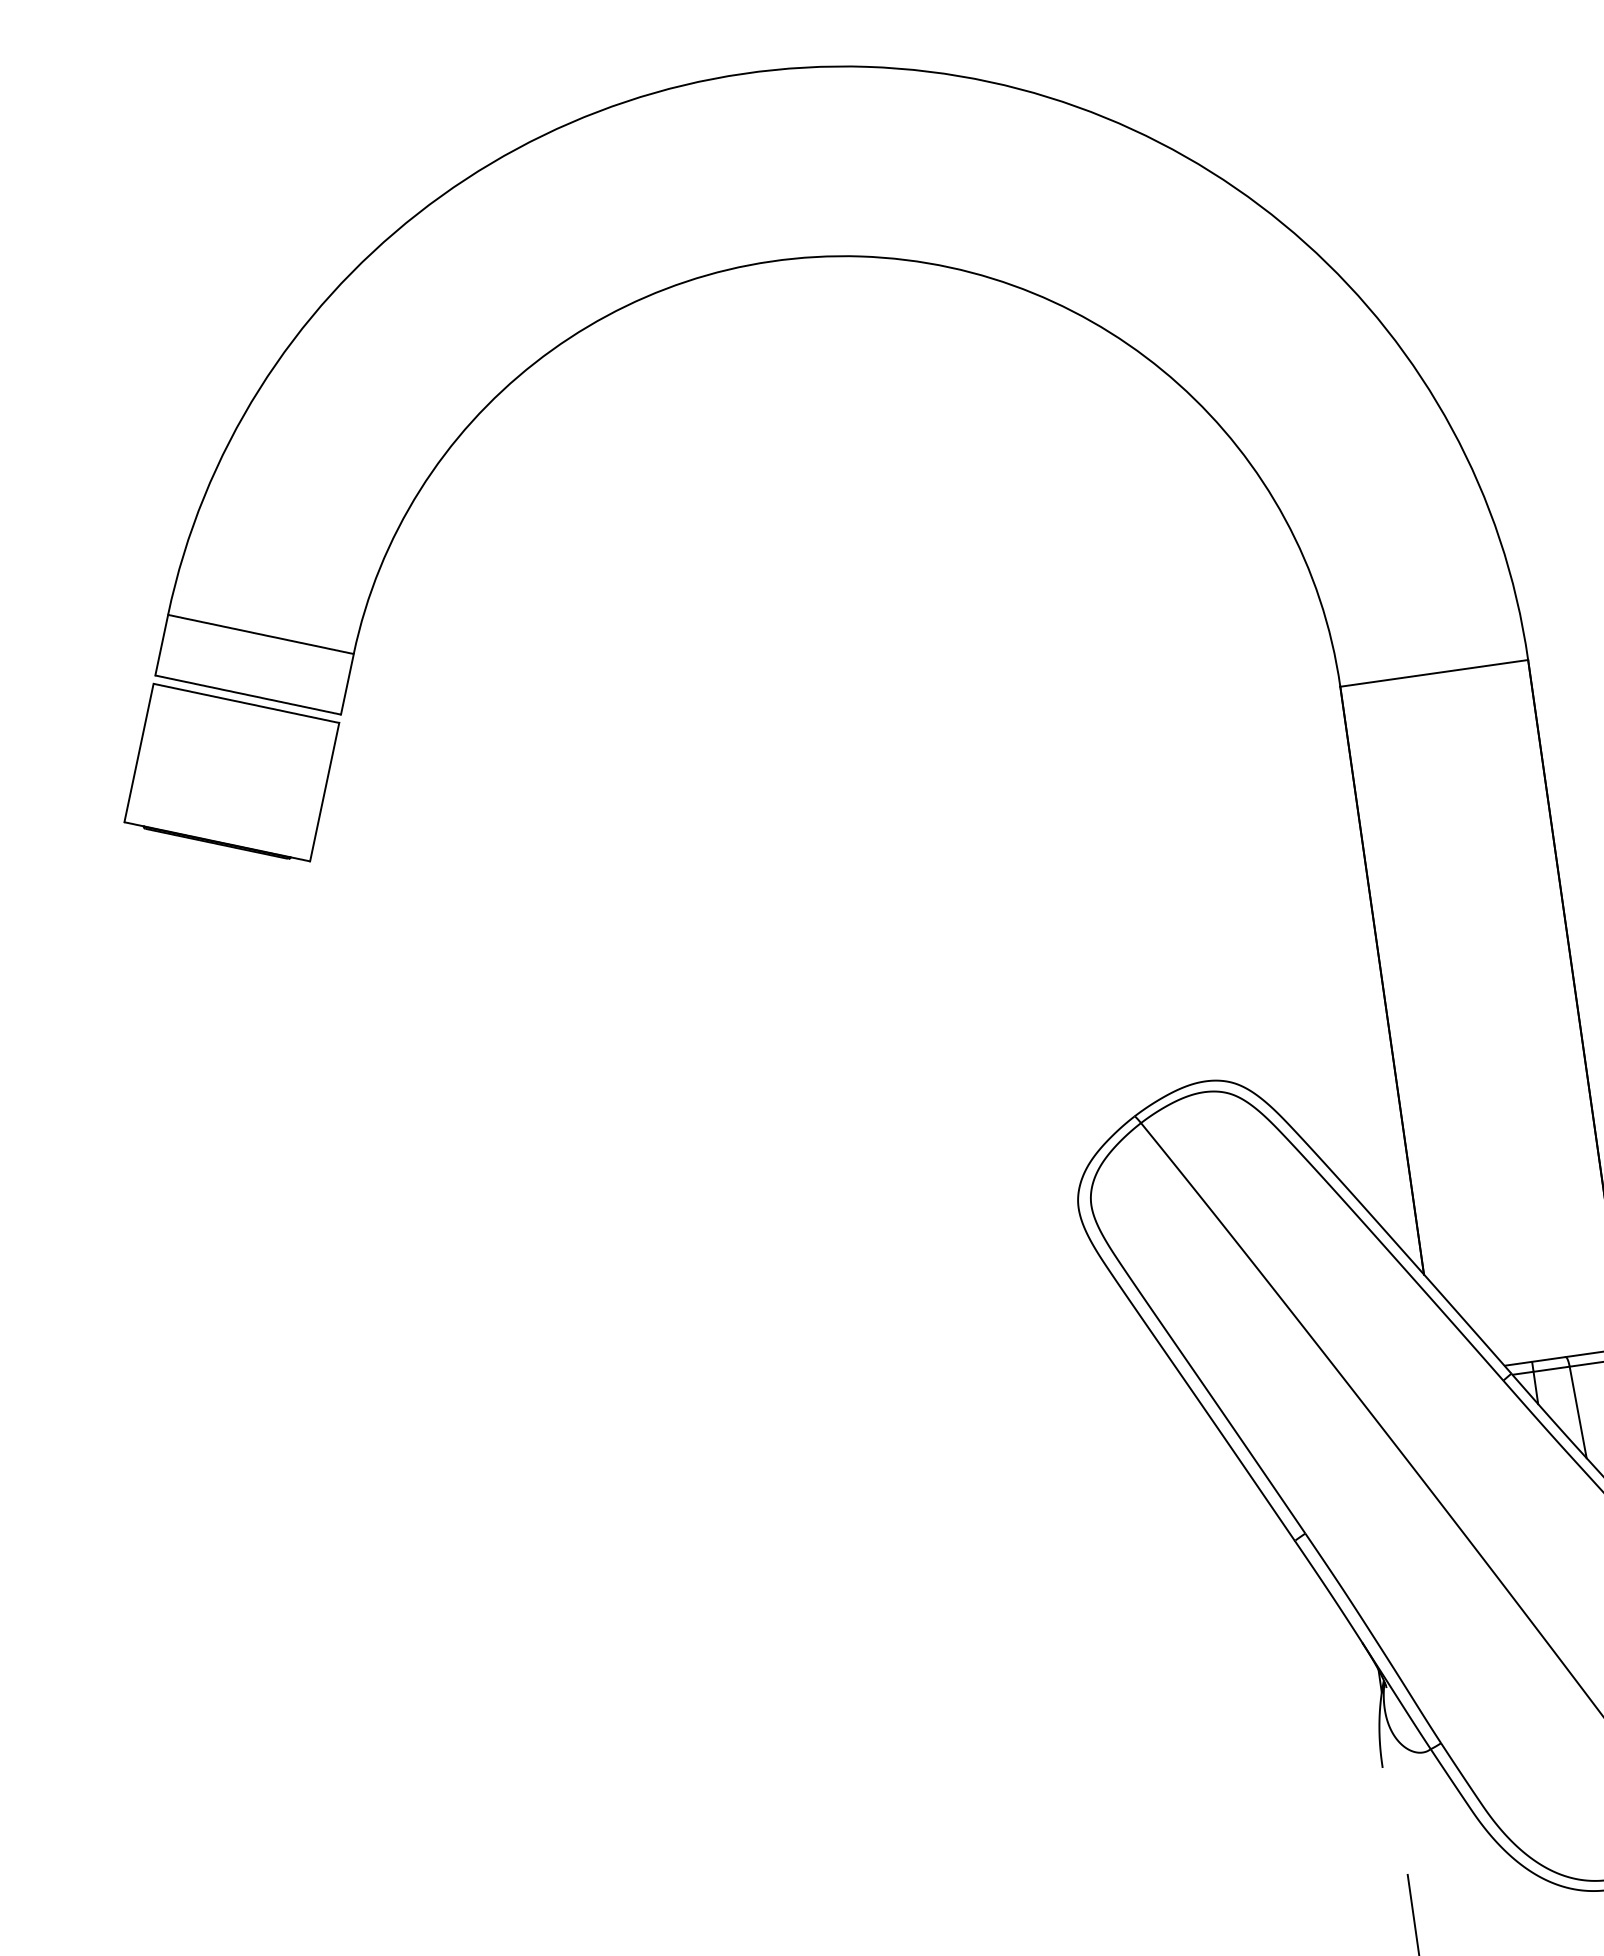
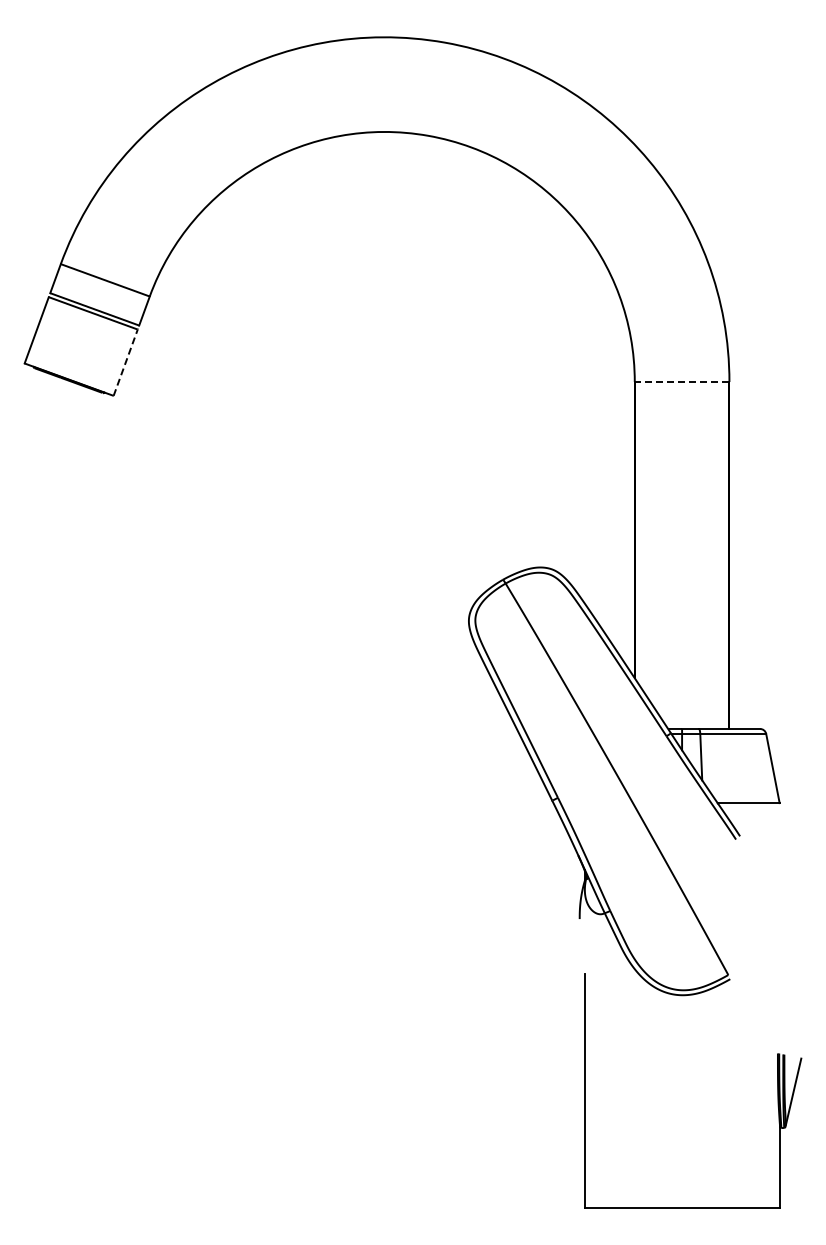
line: (1433, 674) -> (681, 382), solid -> dashed
line: (324, 791) -> (125, 362), solid -> dashed

